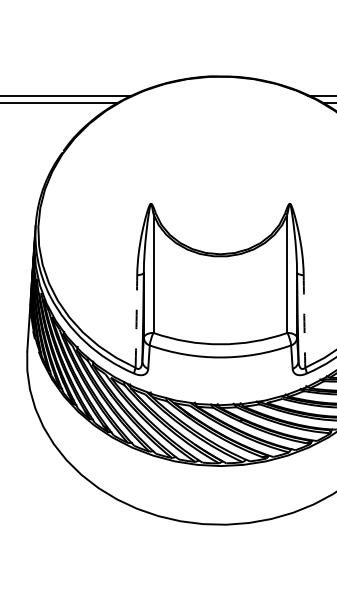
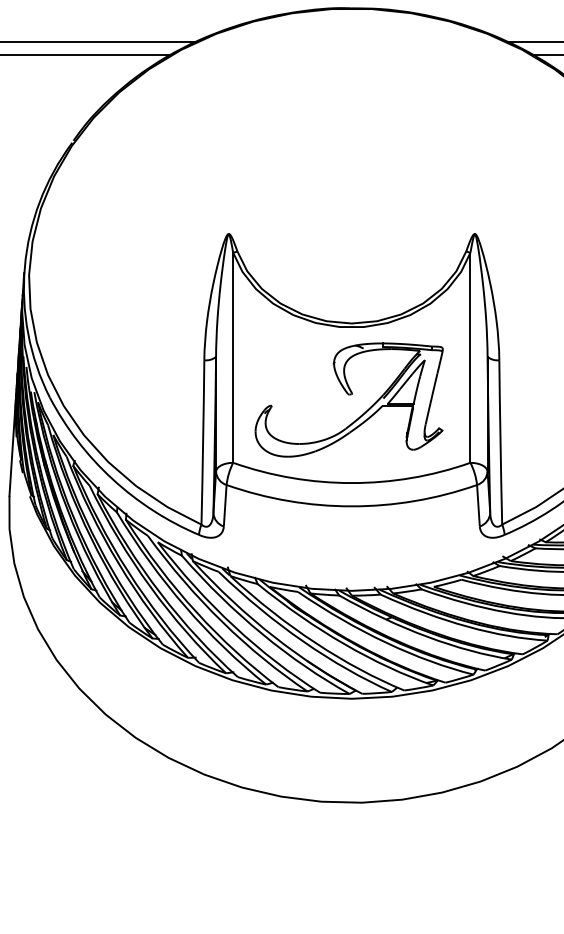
part: (218, 297) -> (348, 400), added
arc: (136, 321) -> (203, 442), dashed -> solid
arc: (304, 321) -> (500, 442), dashed -> solid

